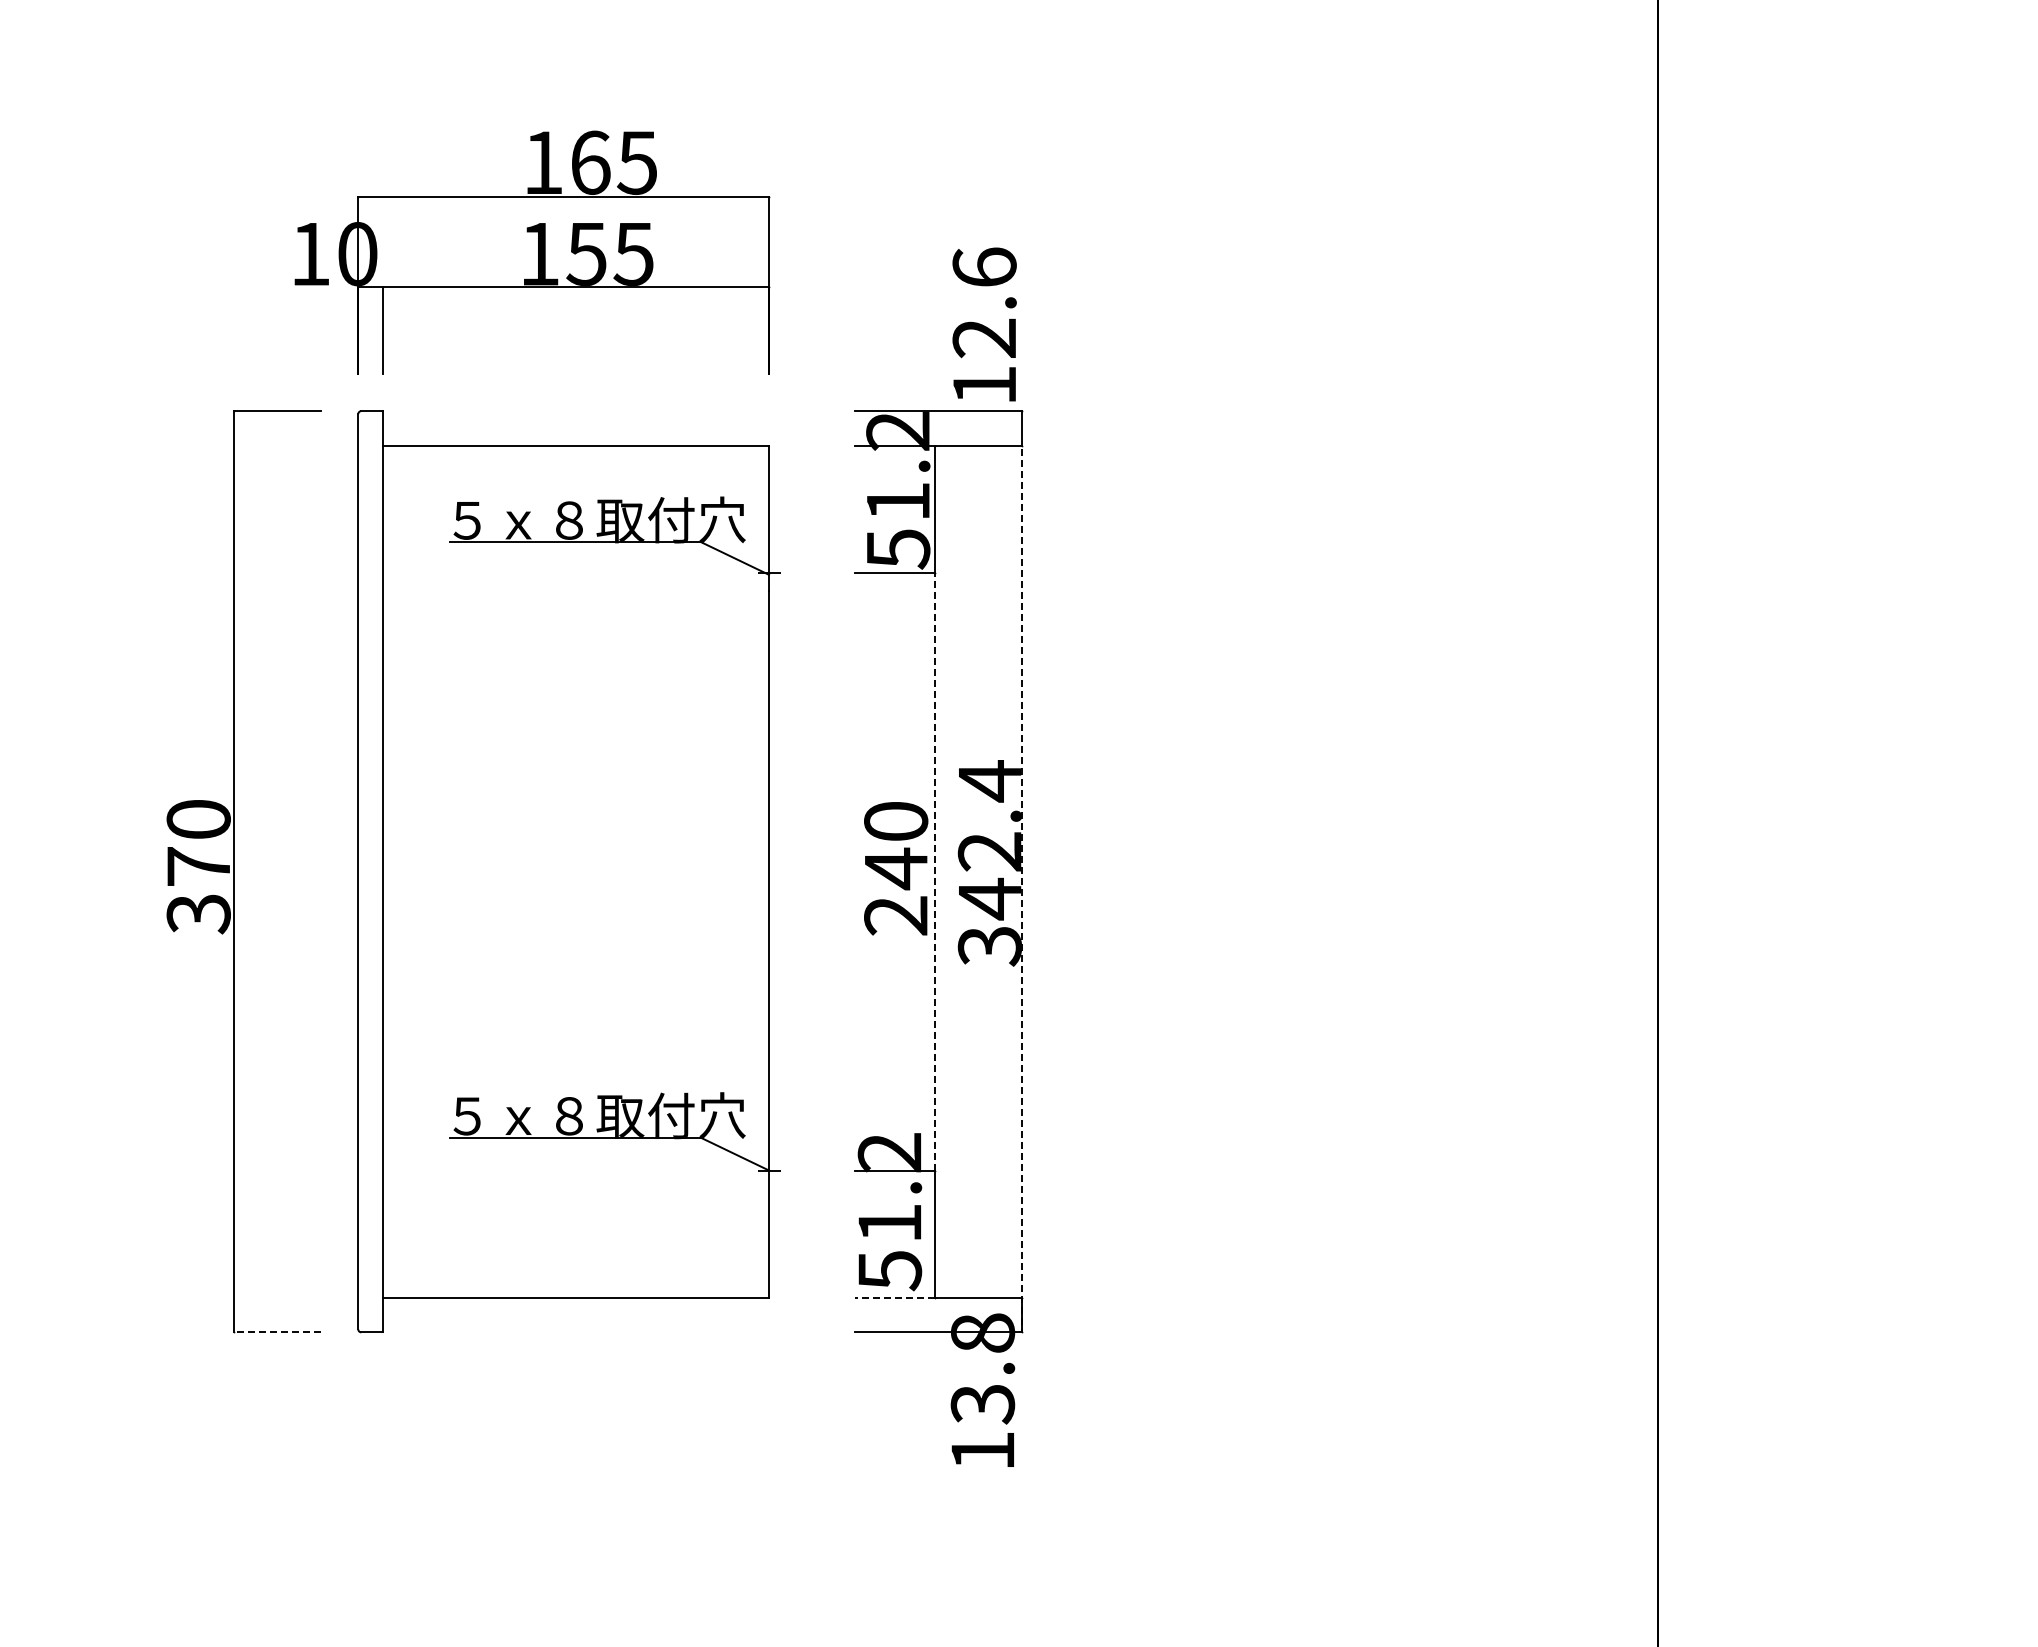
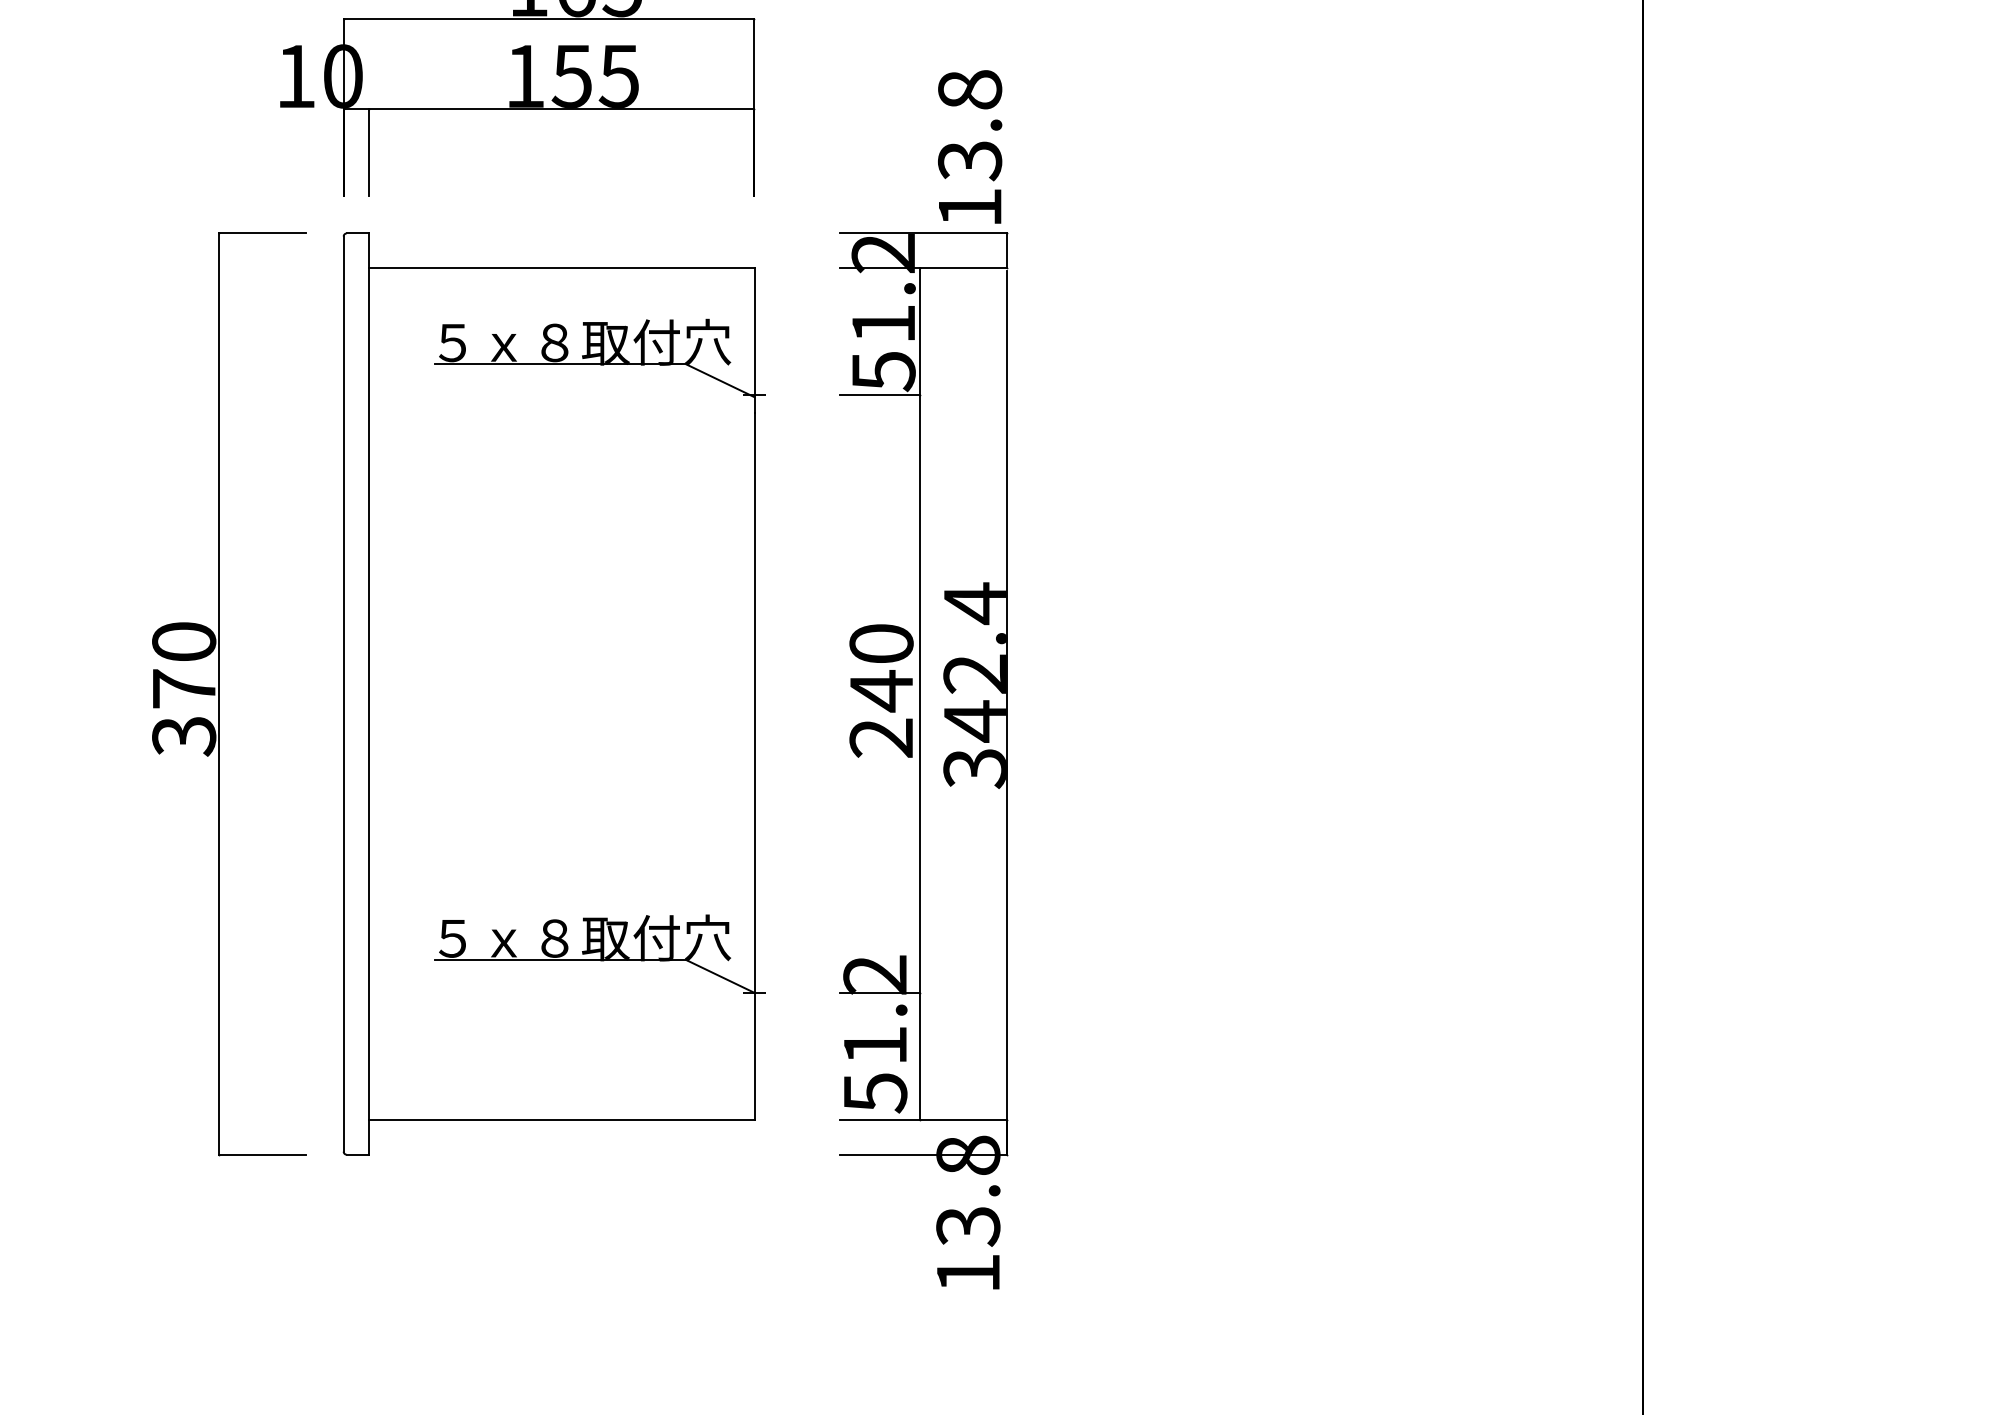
text: (984, 303) -> (969, 125), 12.6 -> 13.8
line: (934, 871) -> (919, 693), dashed -> solid
line: (1022, 890) -> (1007, 712), dashed -> solid
line: (894, 1298) -> (879, 1120), dashed -> solid
line: (277, 1332) -> (262, 1154), dashed -> solid

